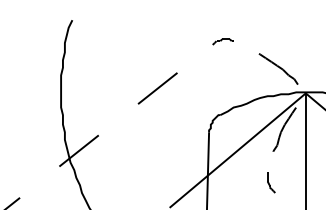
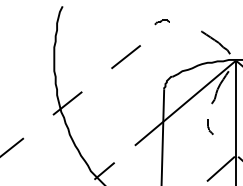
curve: (221, 41) -> (161, 22), moved

